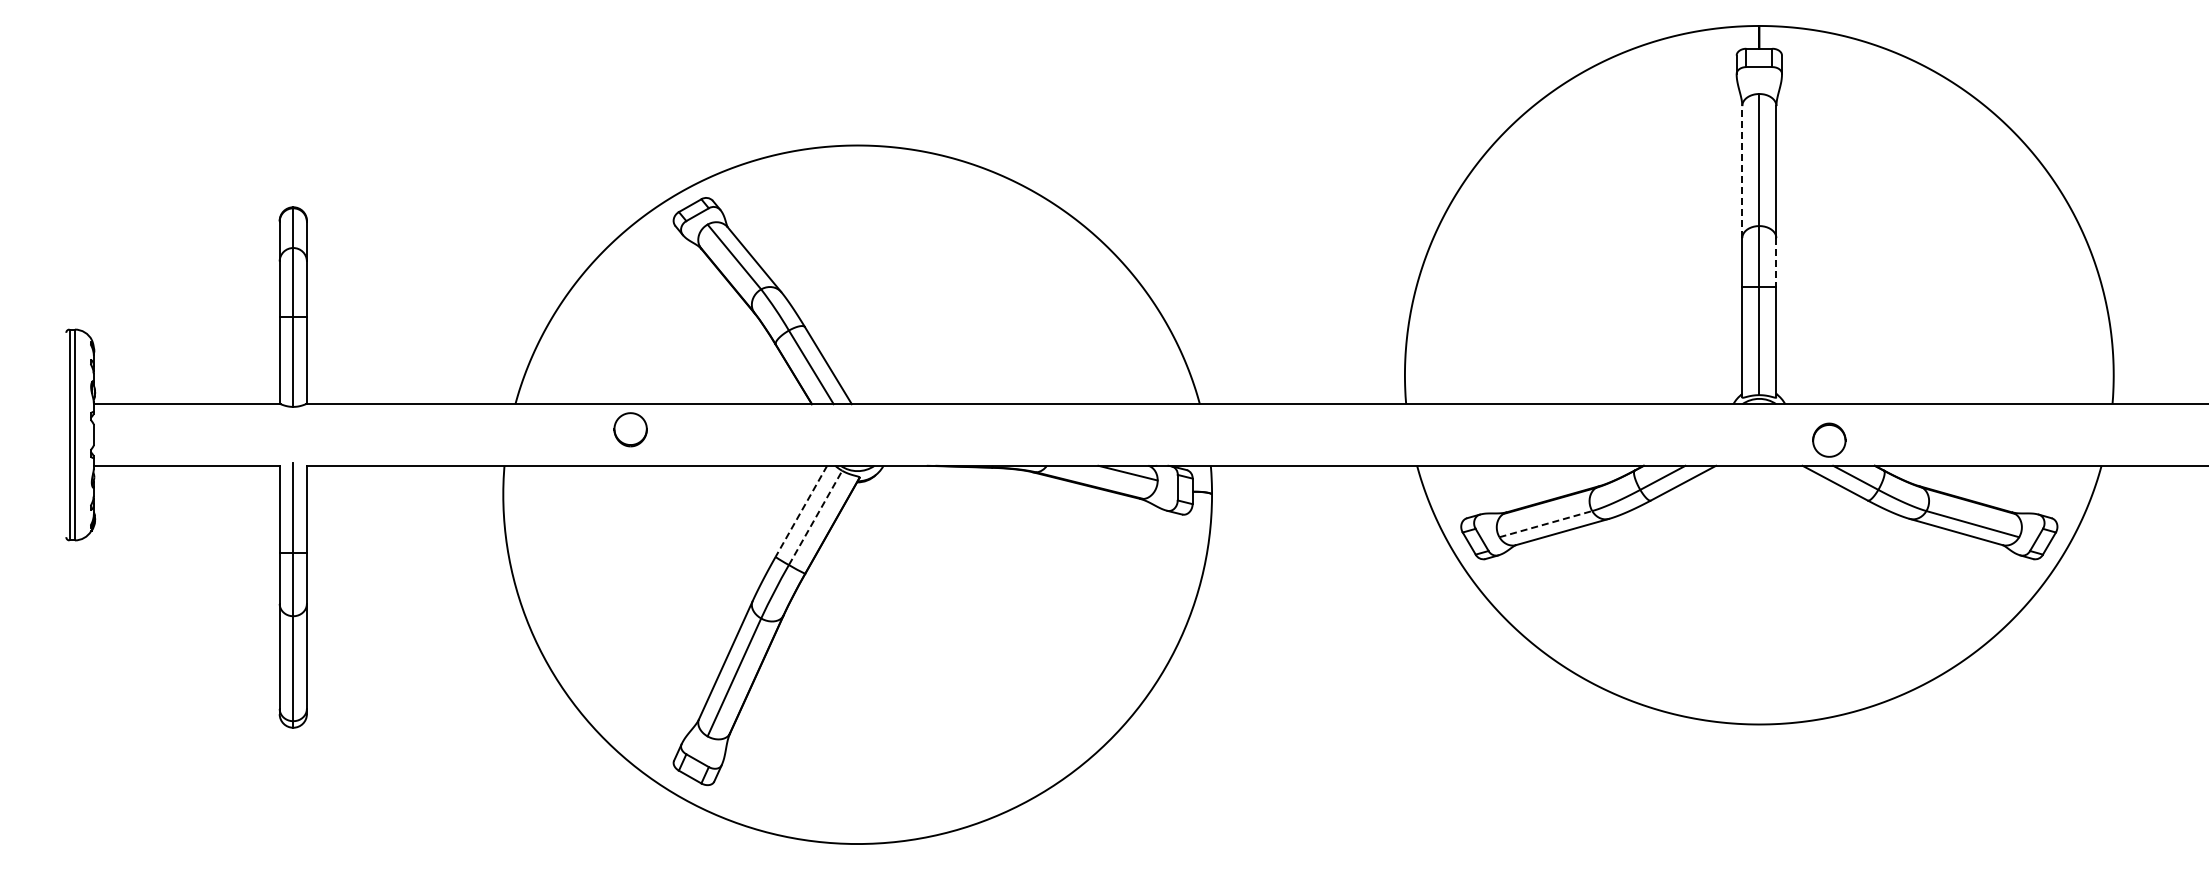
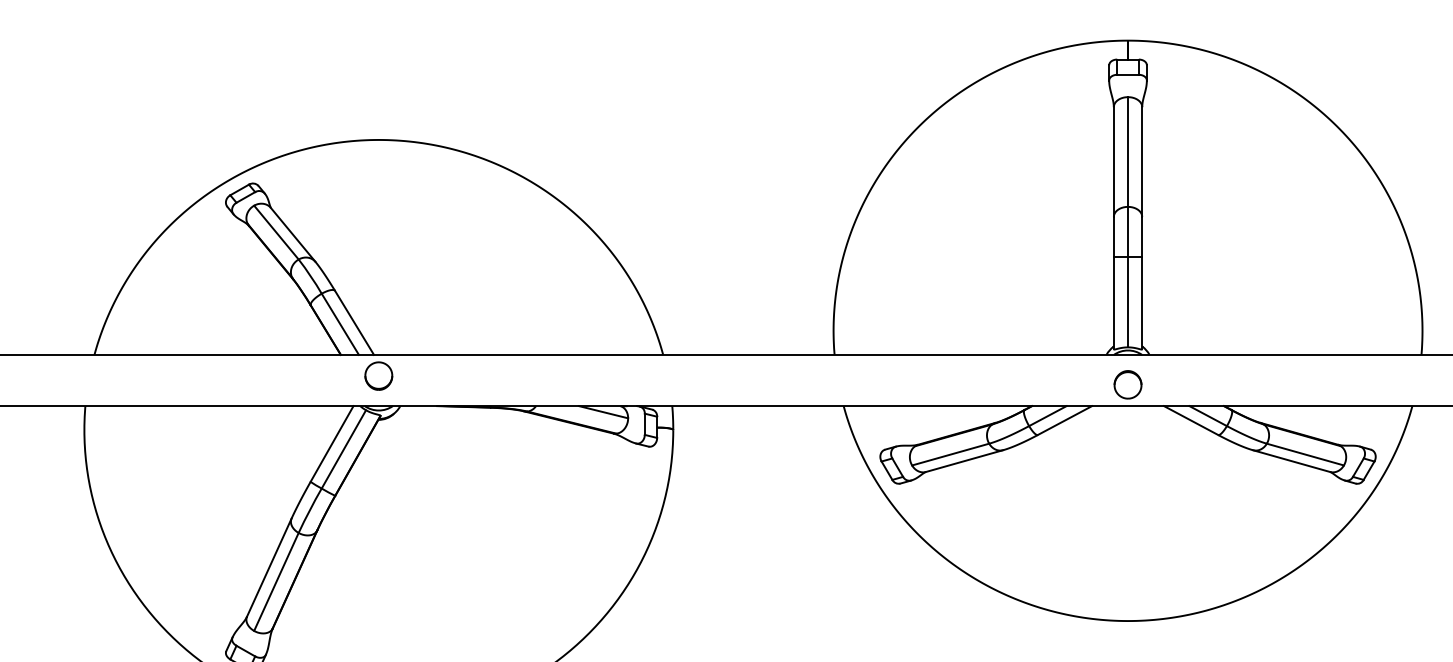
line: (1742, 171) -> (1114, 161), dashed -> solid
line: (1776, 262) -> (1142, 237), dashed -> solid
part: (630, 429) -> (378, 375), moved
part: (1829, 439) -> (1128, 384), moved
line: (801, 511) -> (332, 444), dashed -> solid
line: (815, 517) -> (343, 449), dashed -> solid
line: (1546, 524) -> (951, 454), dashed -> solid

